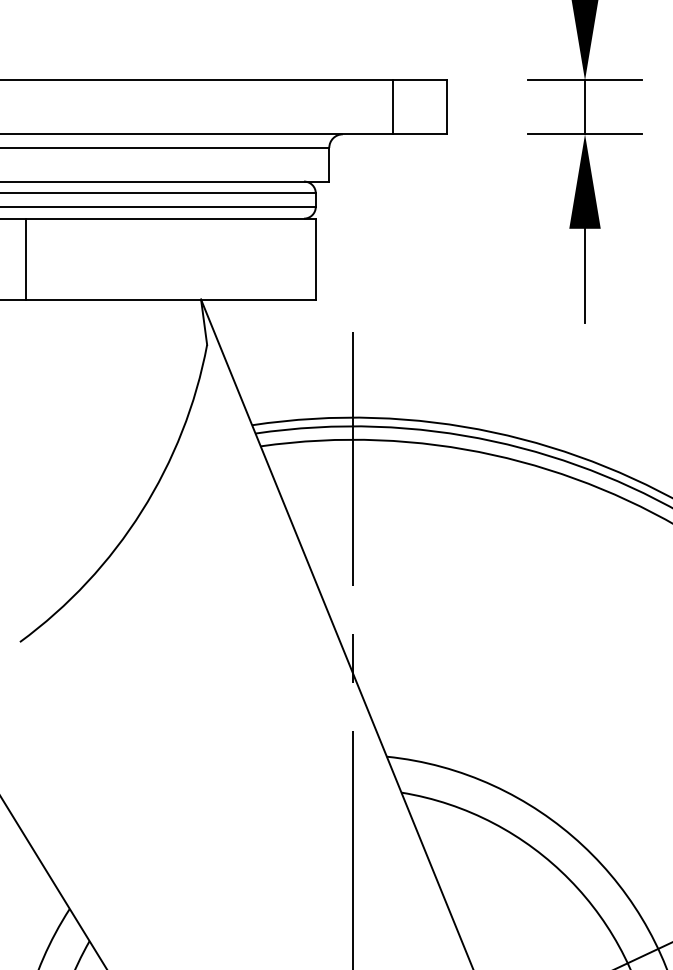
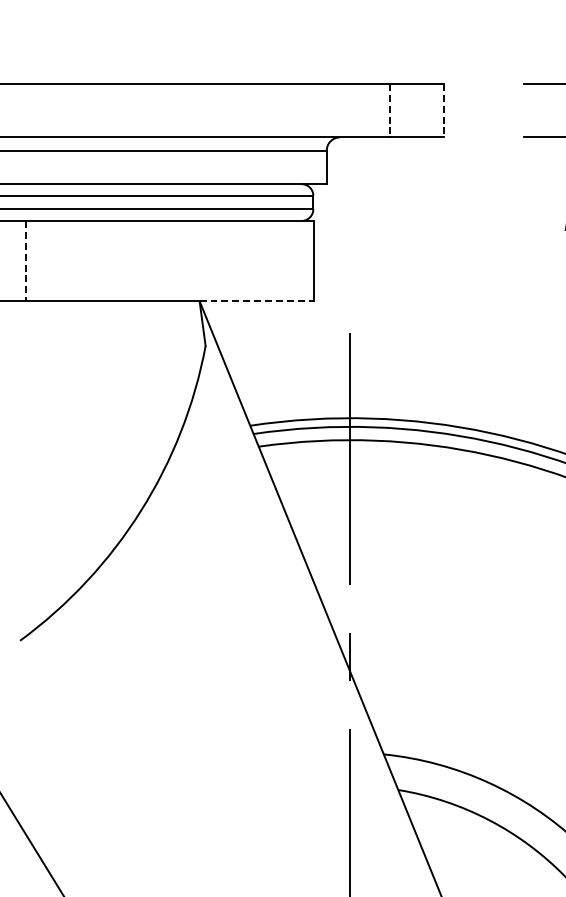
line: (393, 107) -> (390, 110), solid -> dashed
line: (447, 107) -> (443, 110), solid -> dashed
line: (25, 259) -> (25, 261), solid -> dashed
line: (258, 299) -> (256, 301), solid -> dashed

